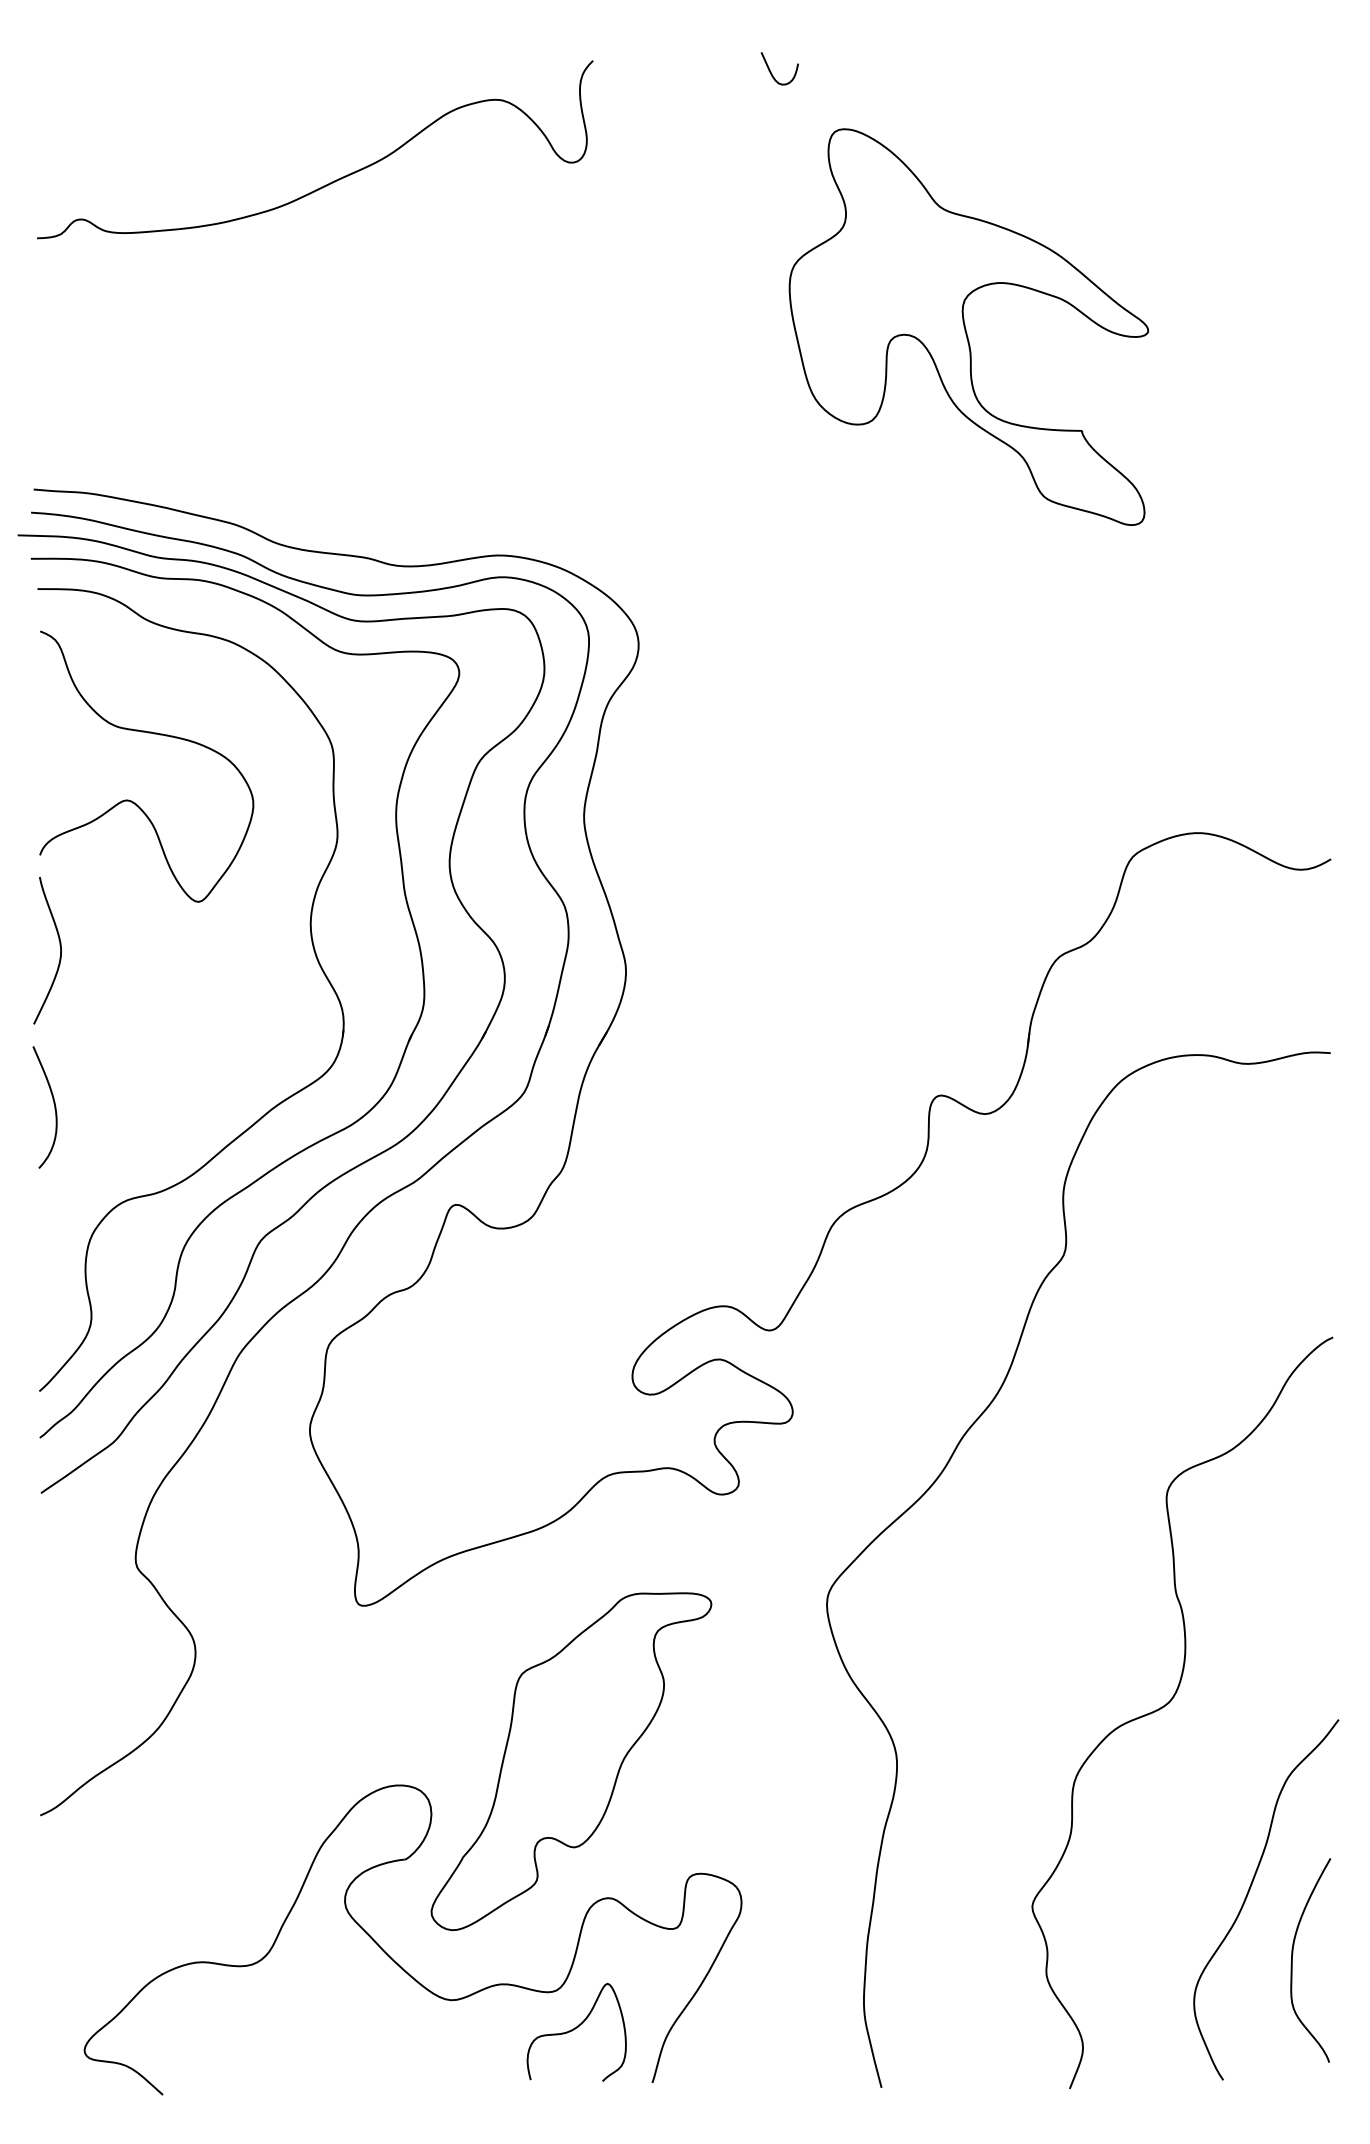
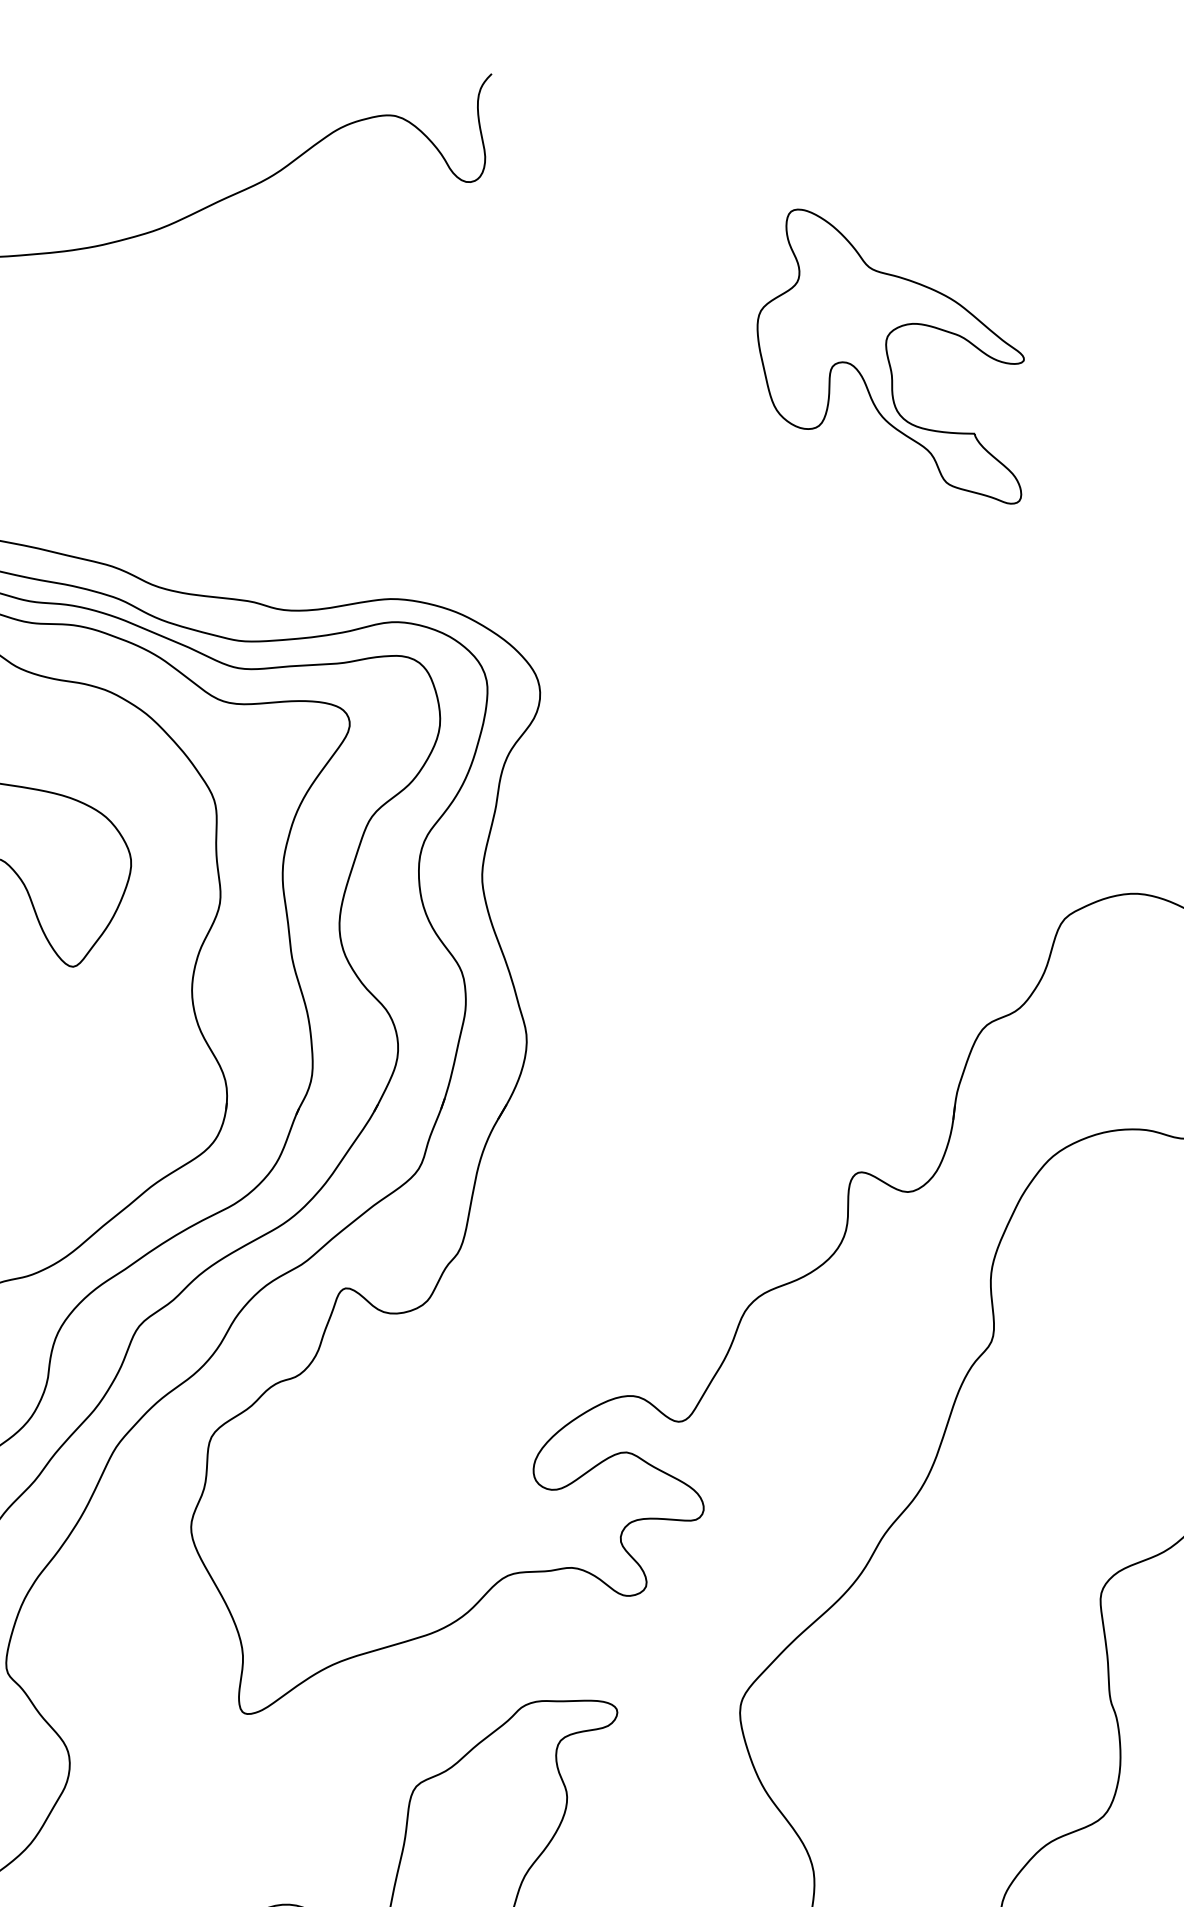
curve: (771, 71) -> (681, 85), removed
part: (968, 326) -> (890, 356), size x0.7

